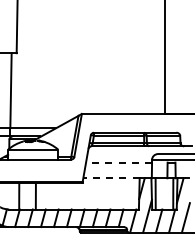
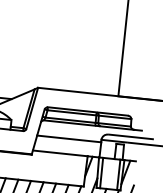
line: (118, 162) -> (68, 138), dashed -> solid
line: (110, 178) -> (59, 153), dashed -> solid

